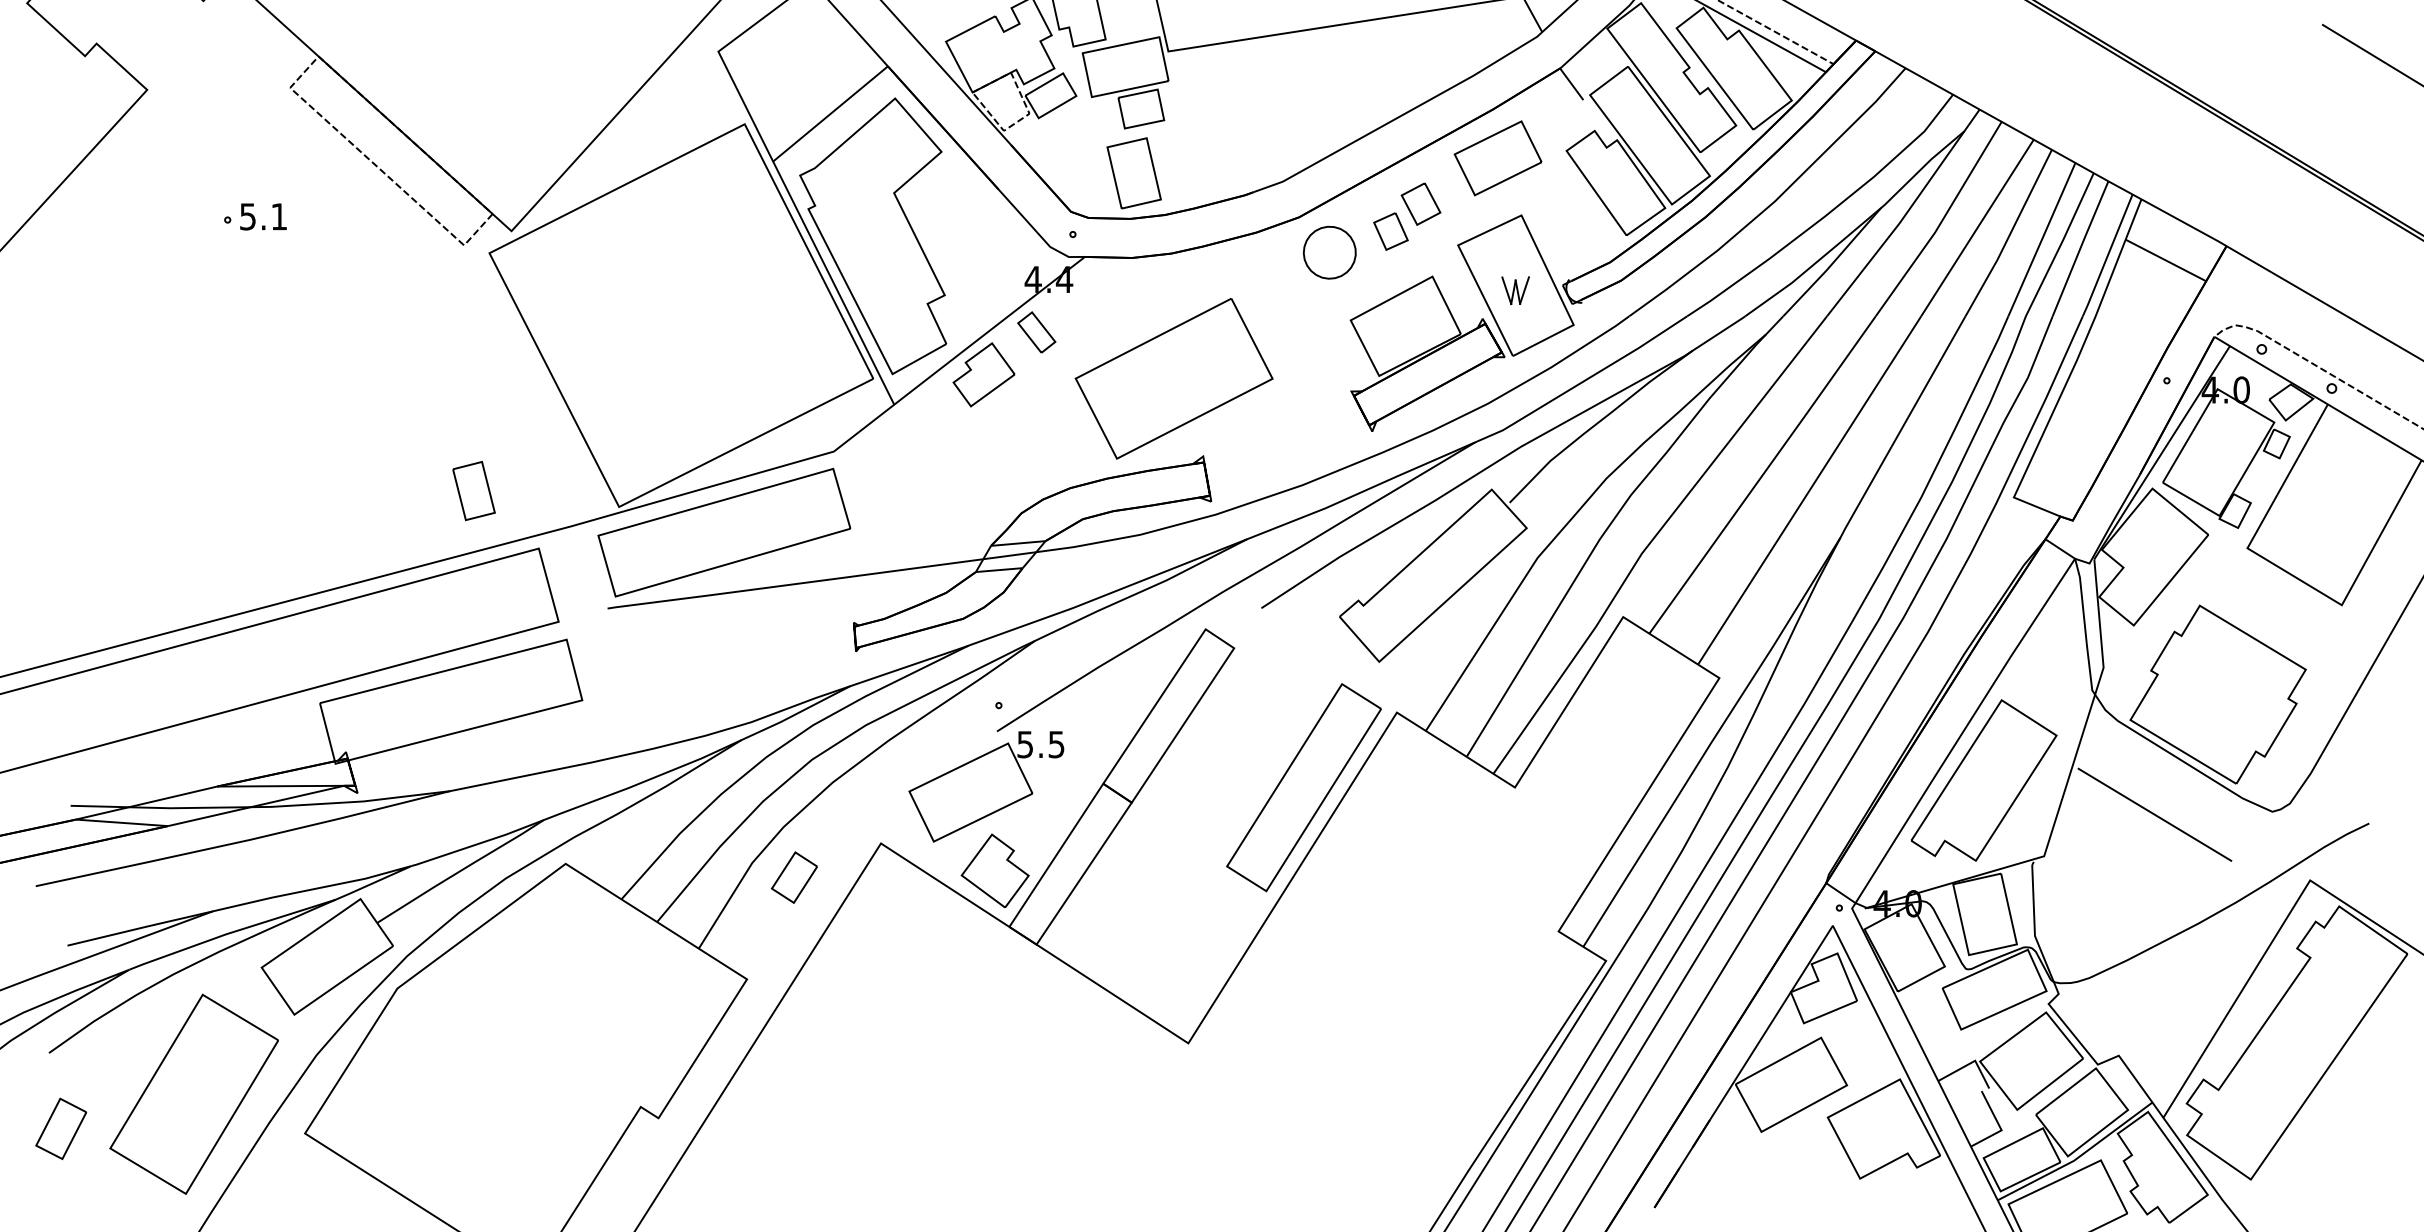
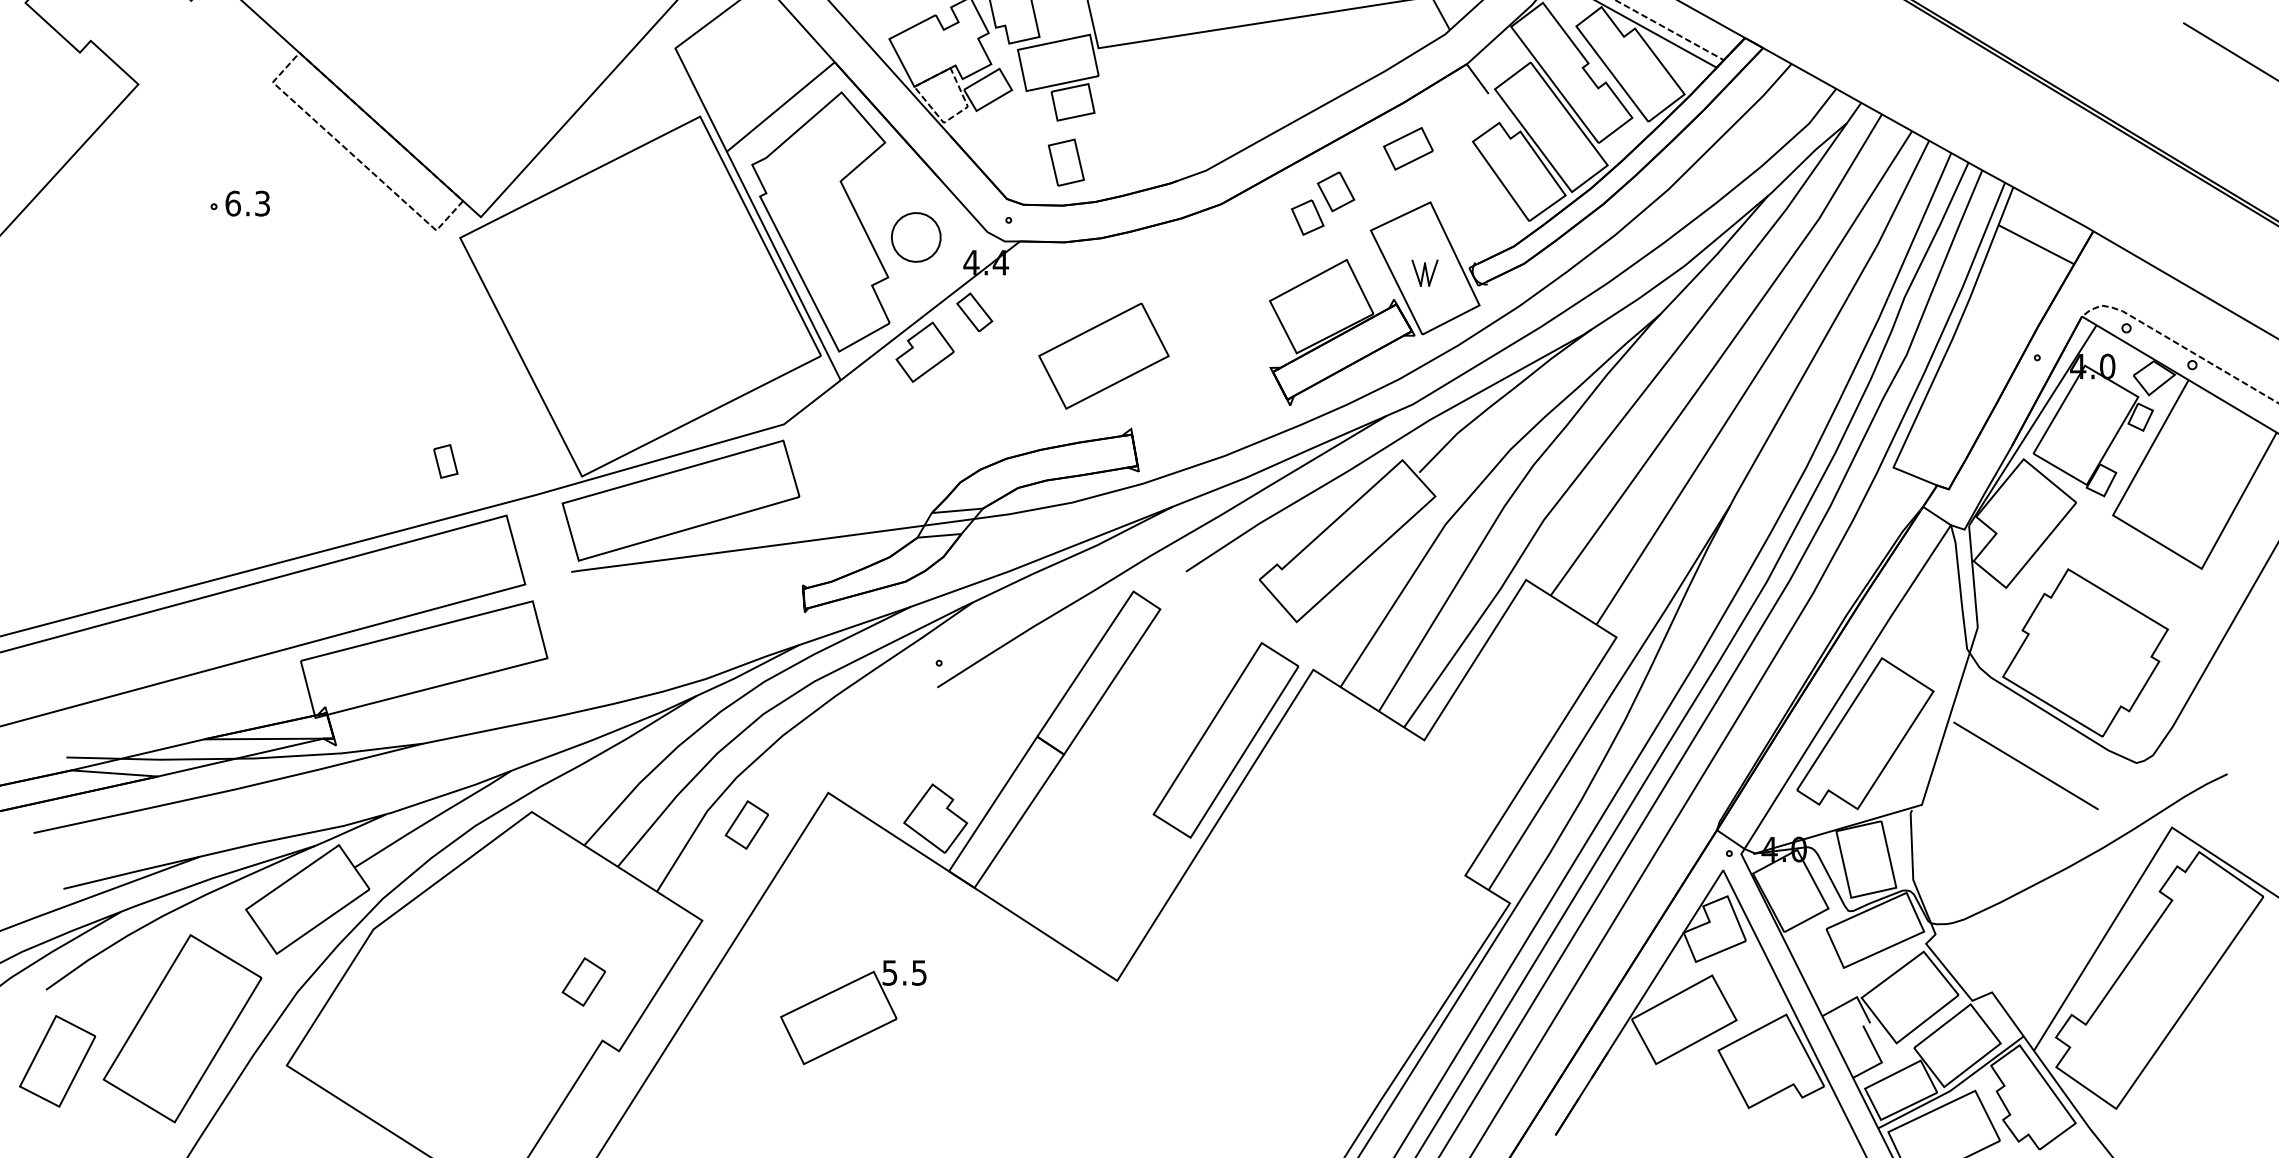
part: (1498, 158) -> (1408, 148), size x0.6
part: (1134, 173) -> (1066, 162), size x0.7
text: (263, 216) -> (247, 203), 5.1 -> 6.3
part: (1328, 252) -> (915, 237), moved
part: (1173, 379) -> (1103, 356), size x0.7
part: (473, 491) -> (445, 461), size x0.6
part: (986, 786) -> (853, 1012), moved
part: (620, 1044) -> (583, 981), added
part: (61, 1128) -> (57, 1060), size x1.6

